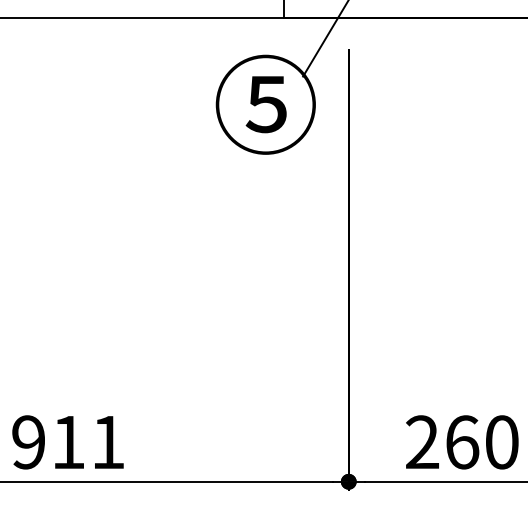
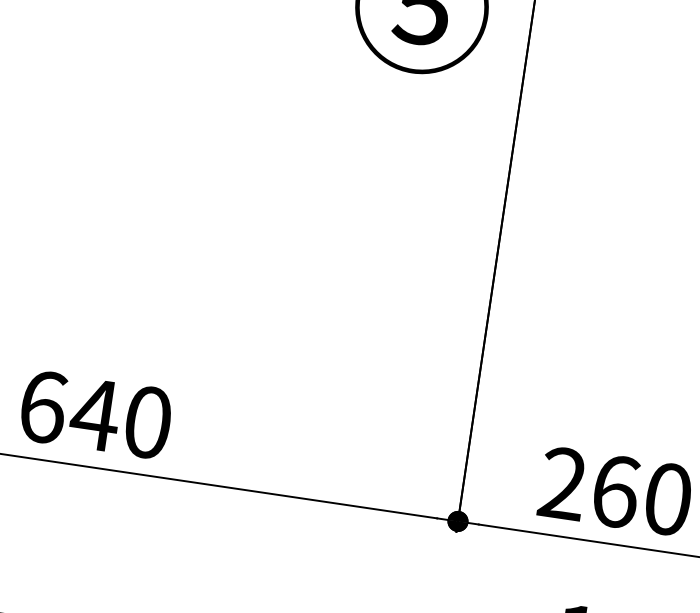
text: (68, 442) -> (95, 414), 911 -> 640

